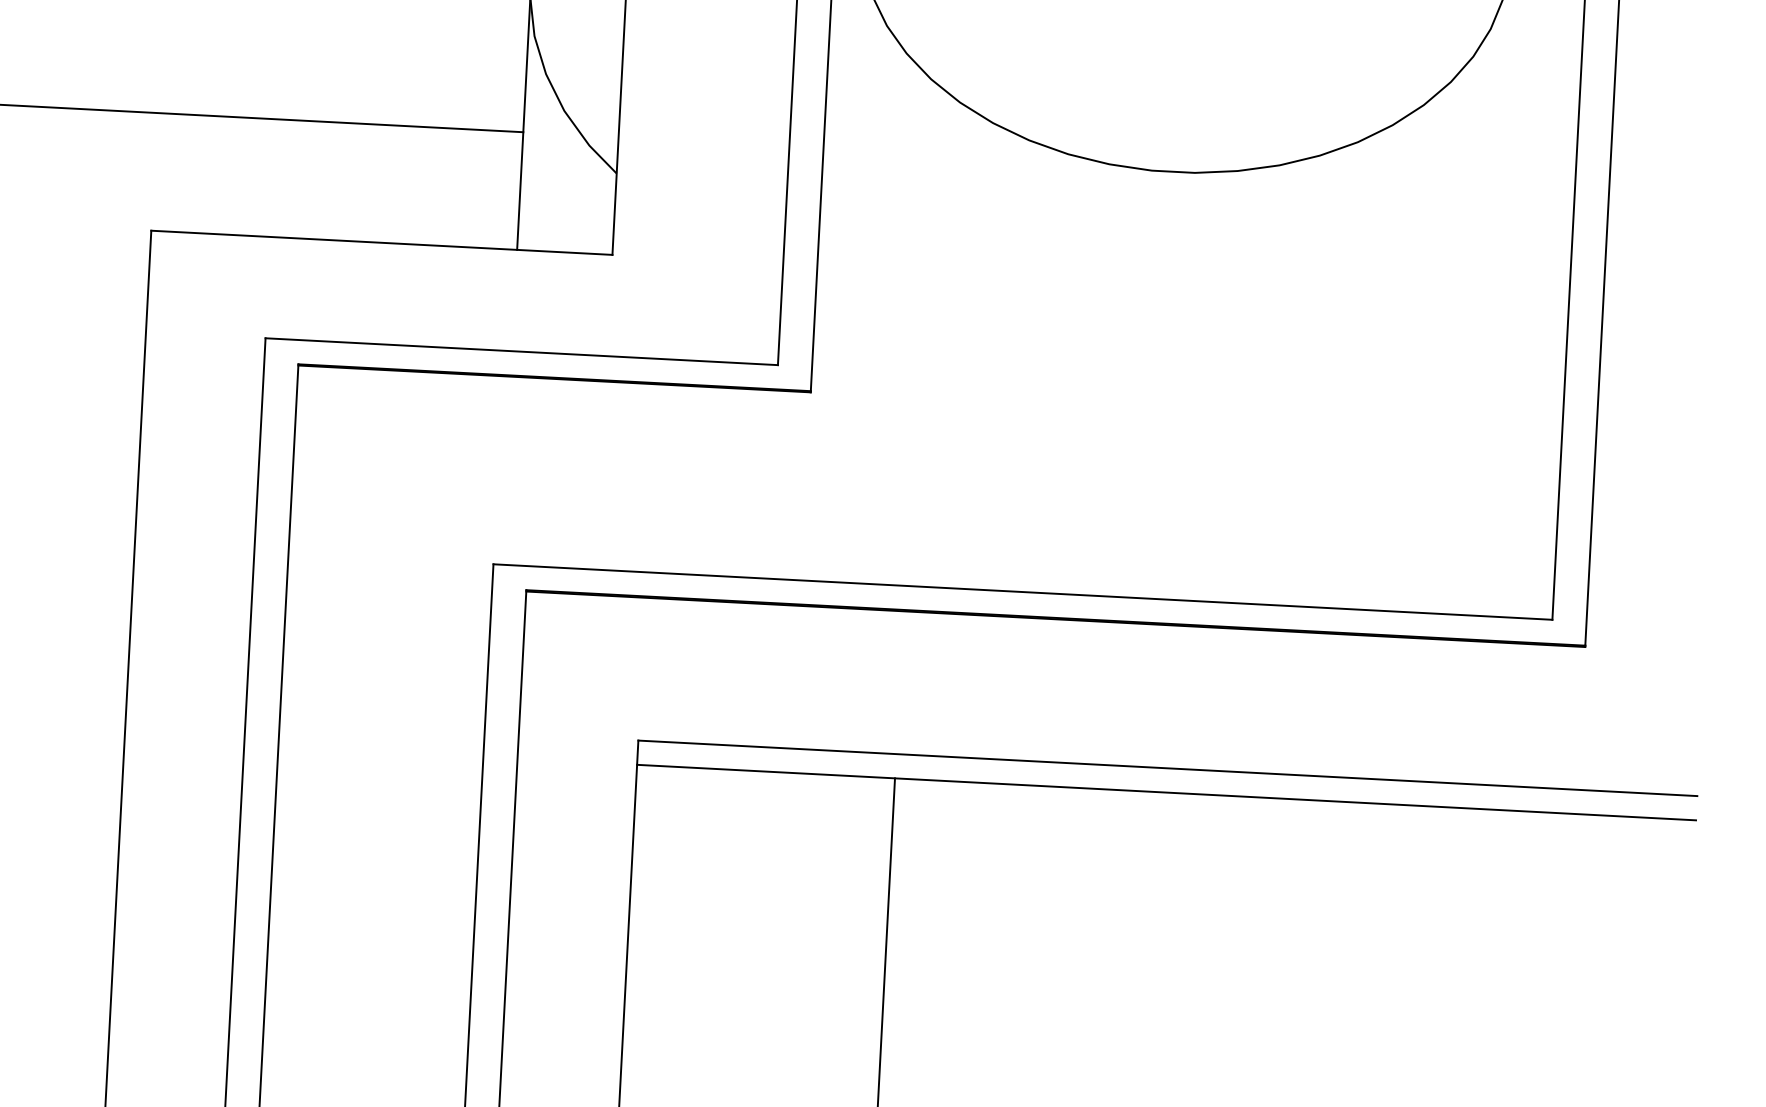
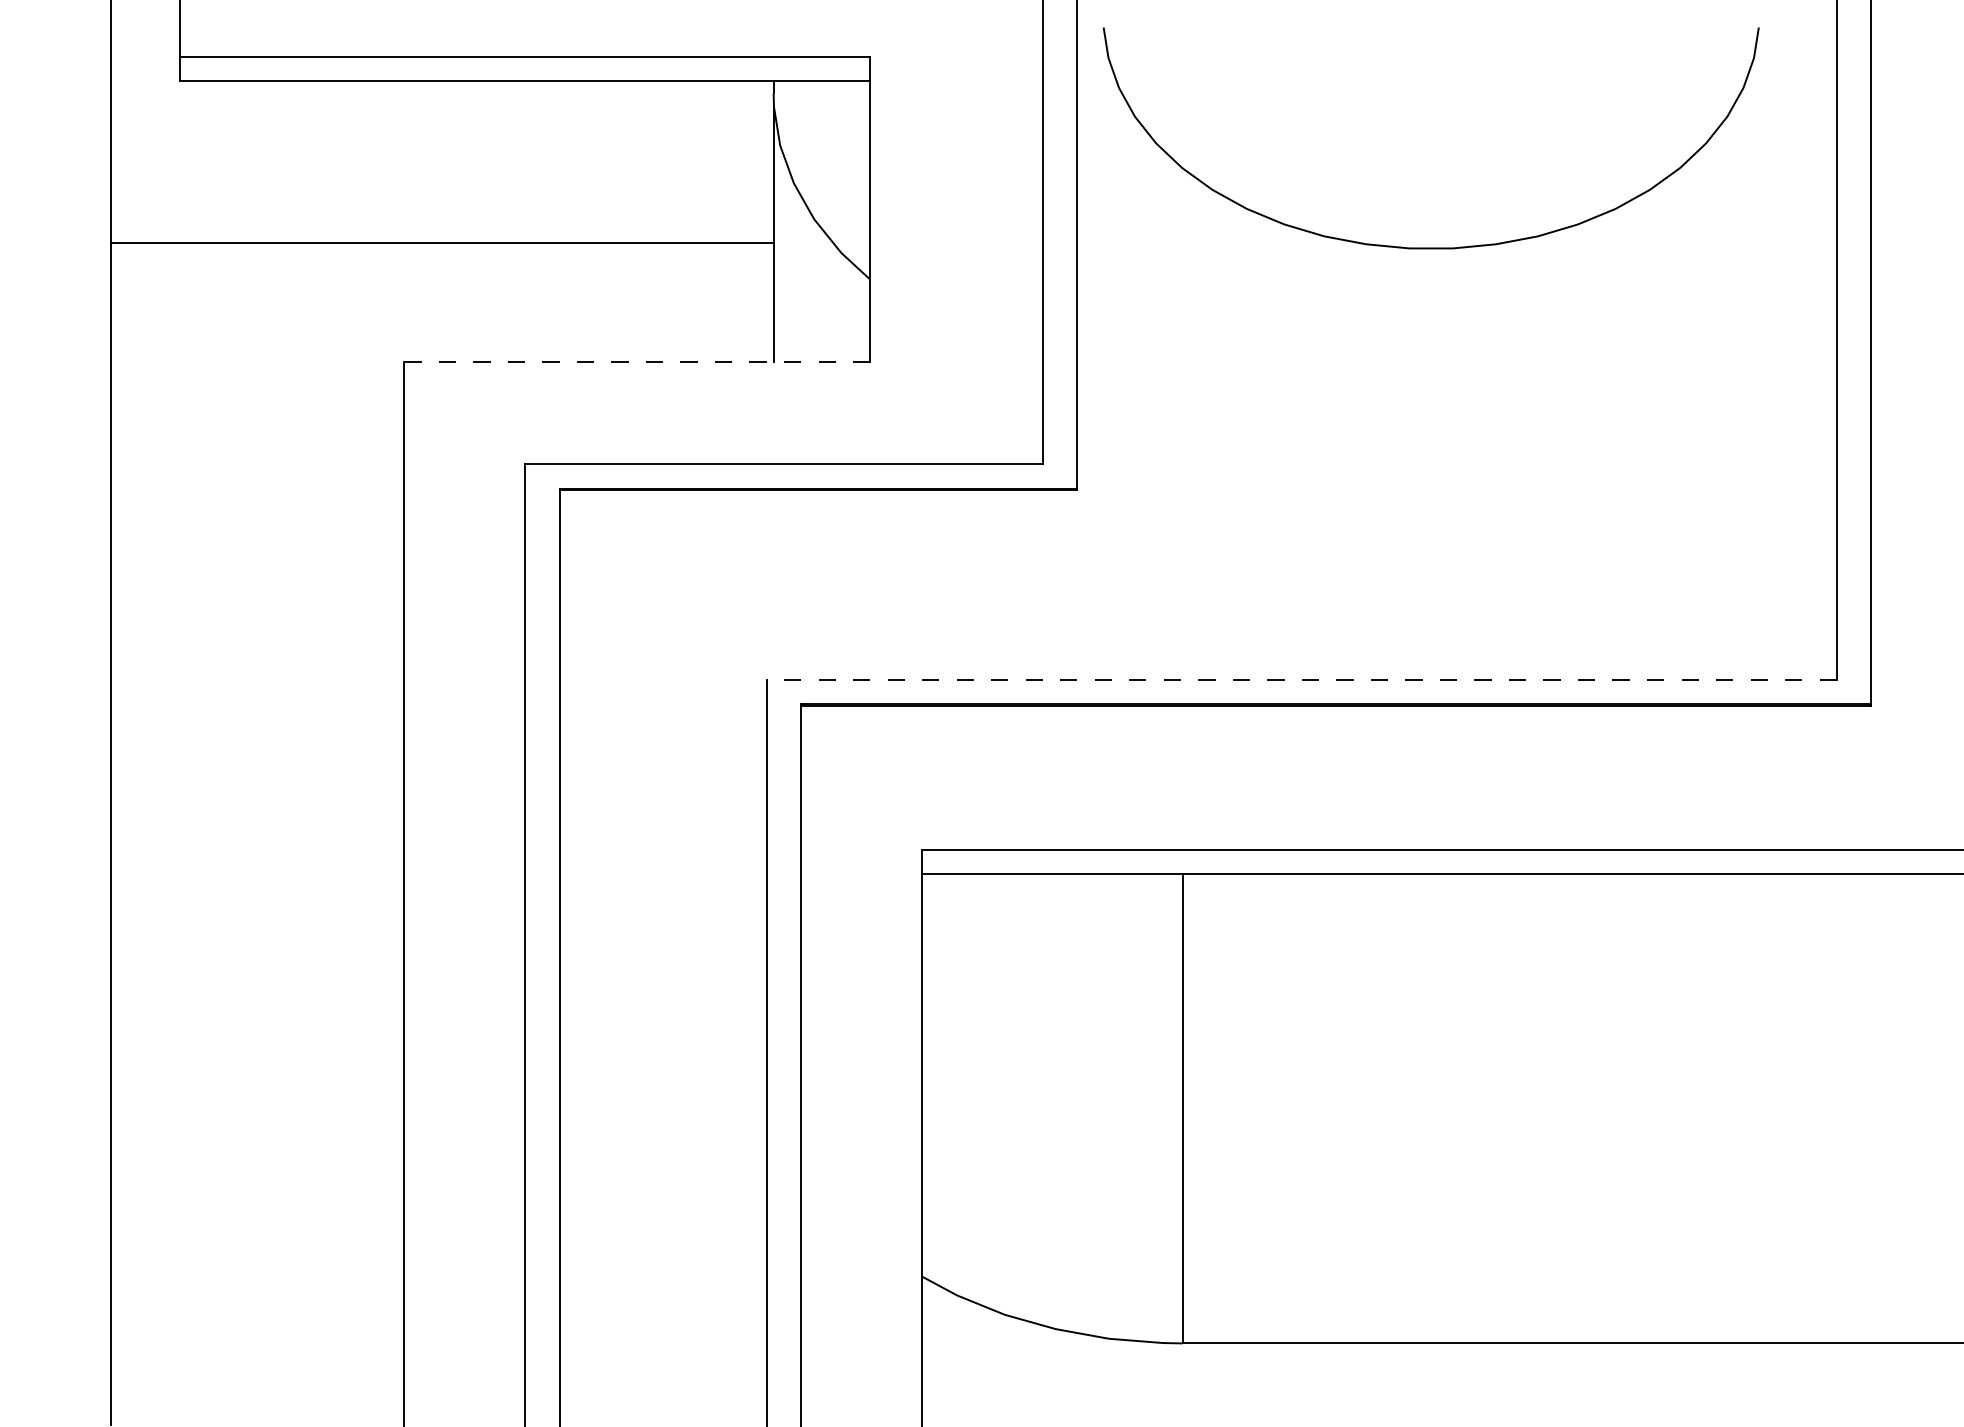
line: (382, 242) -> (637, 361), solid -> dashed
line: (1022, 591) -> (1301, 679), solid -> dashed

